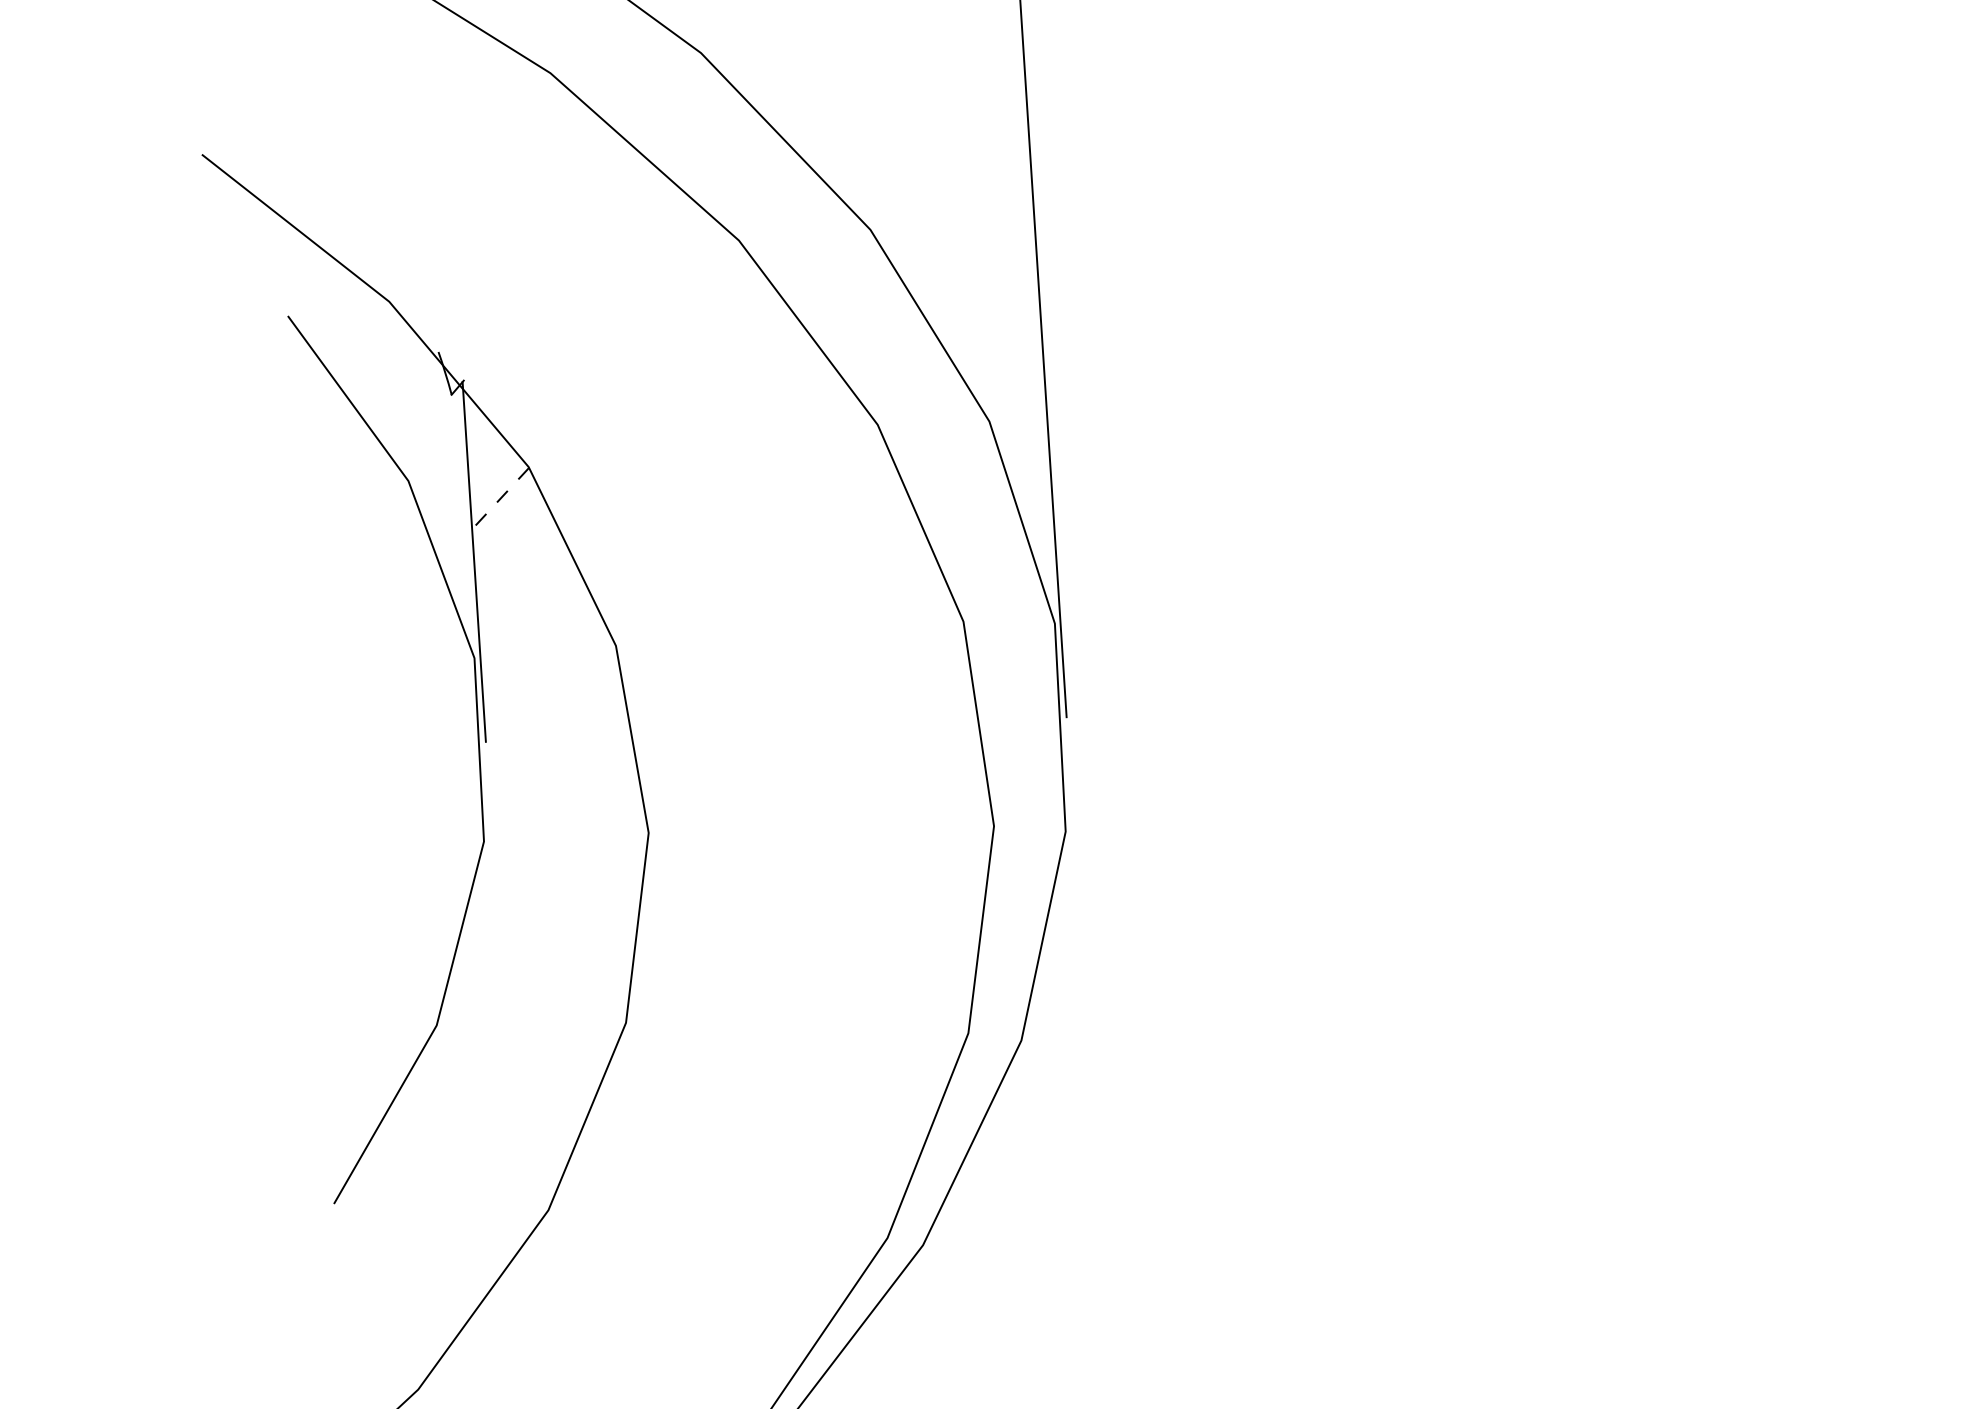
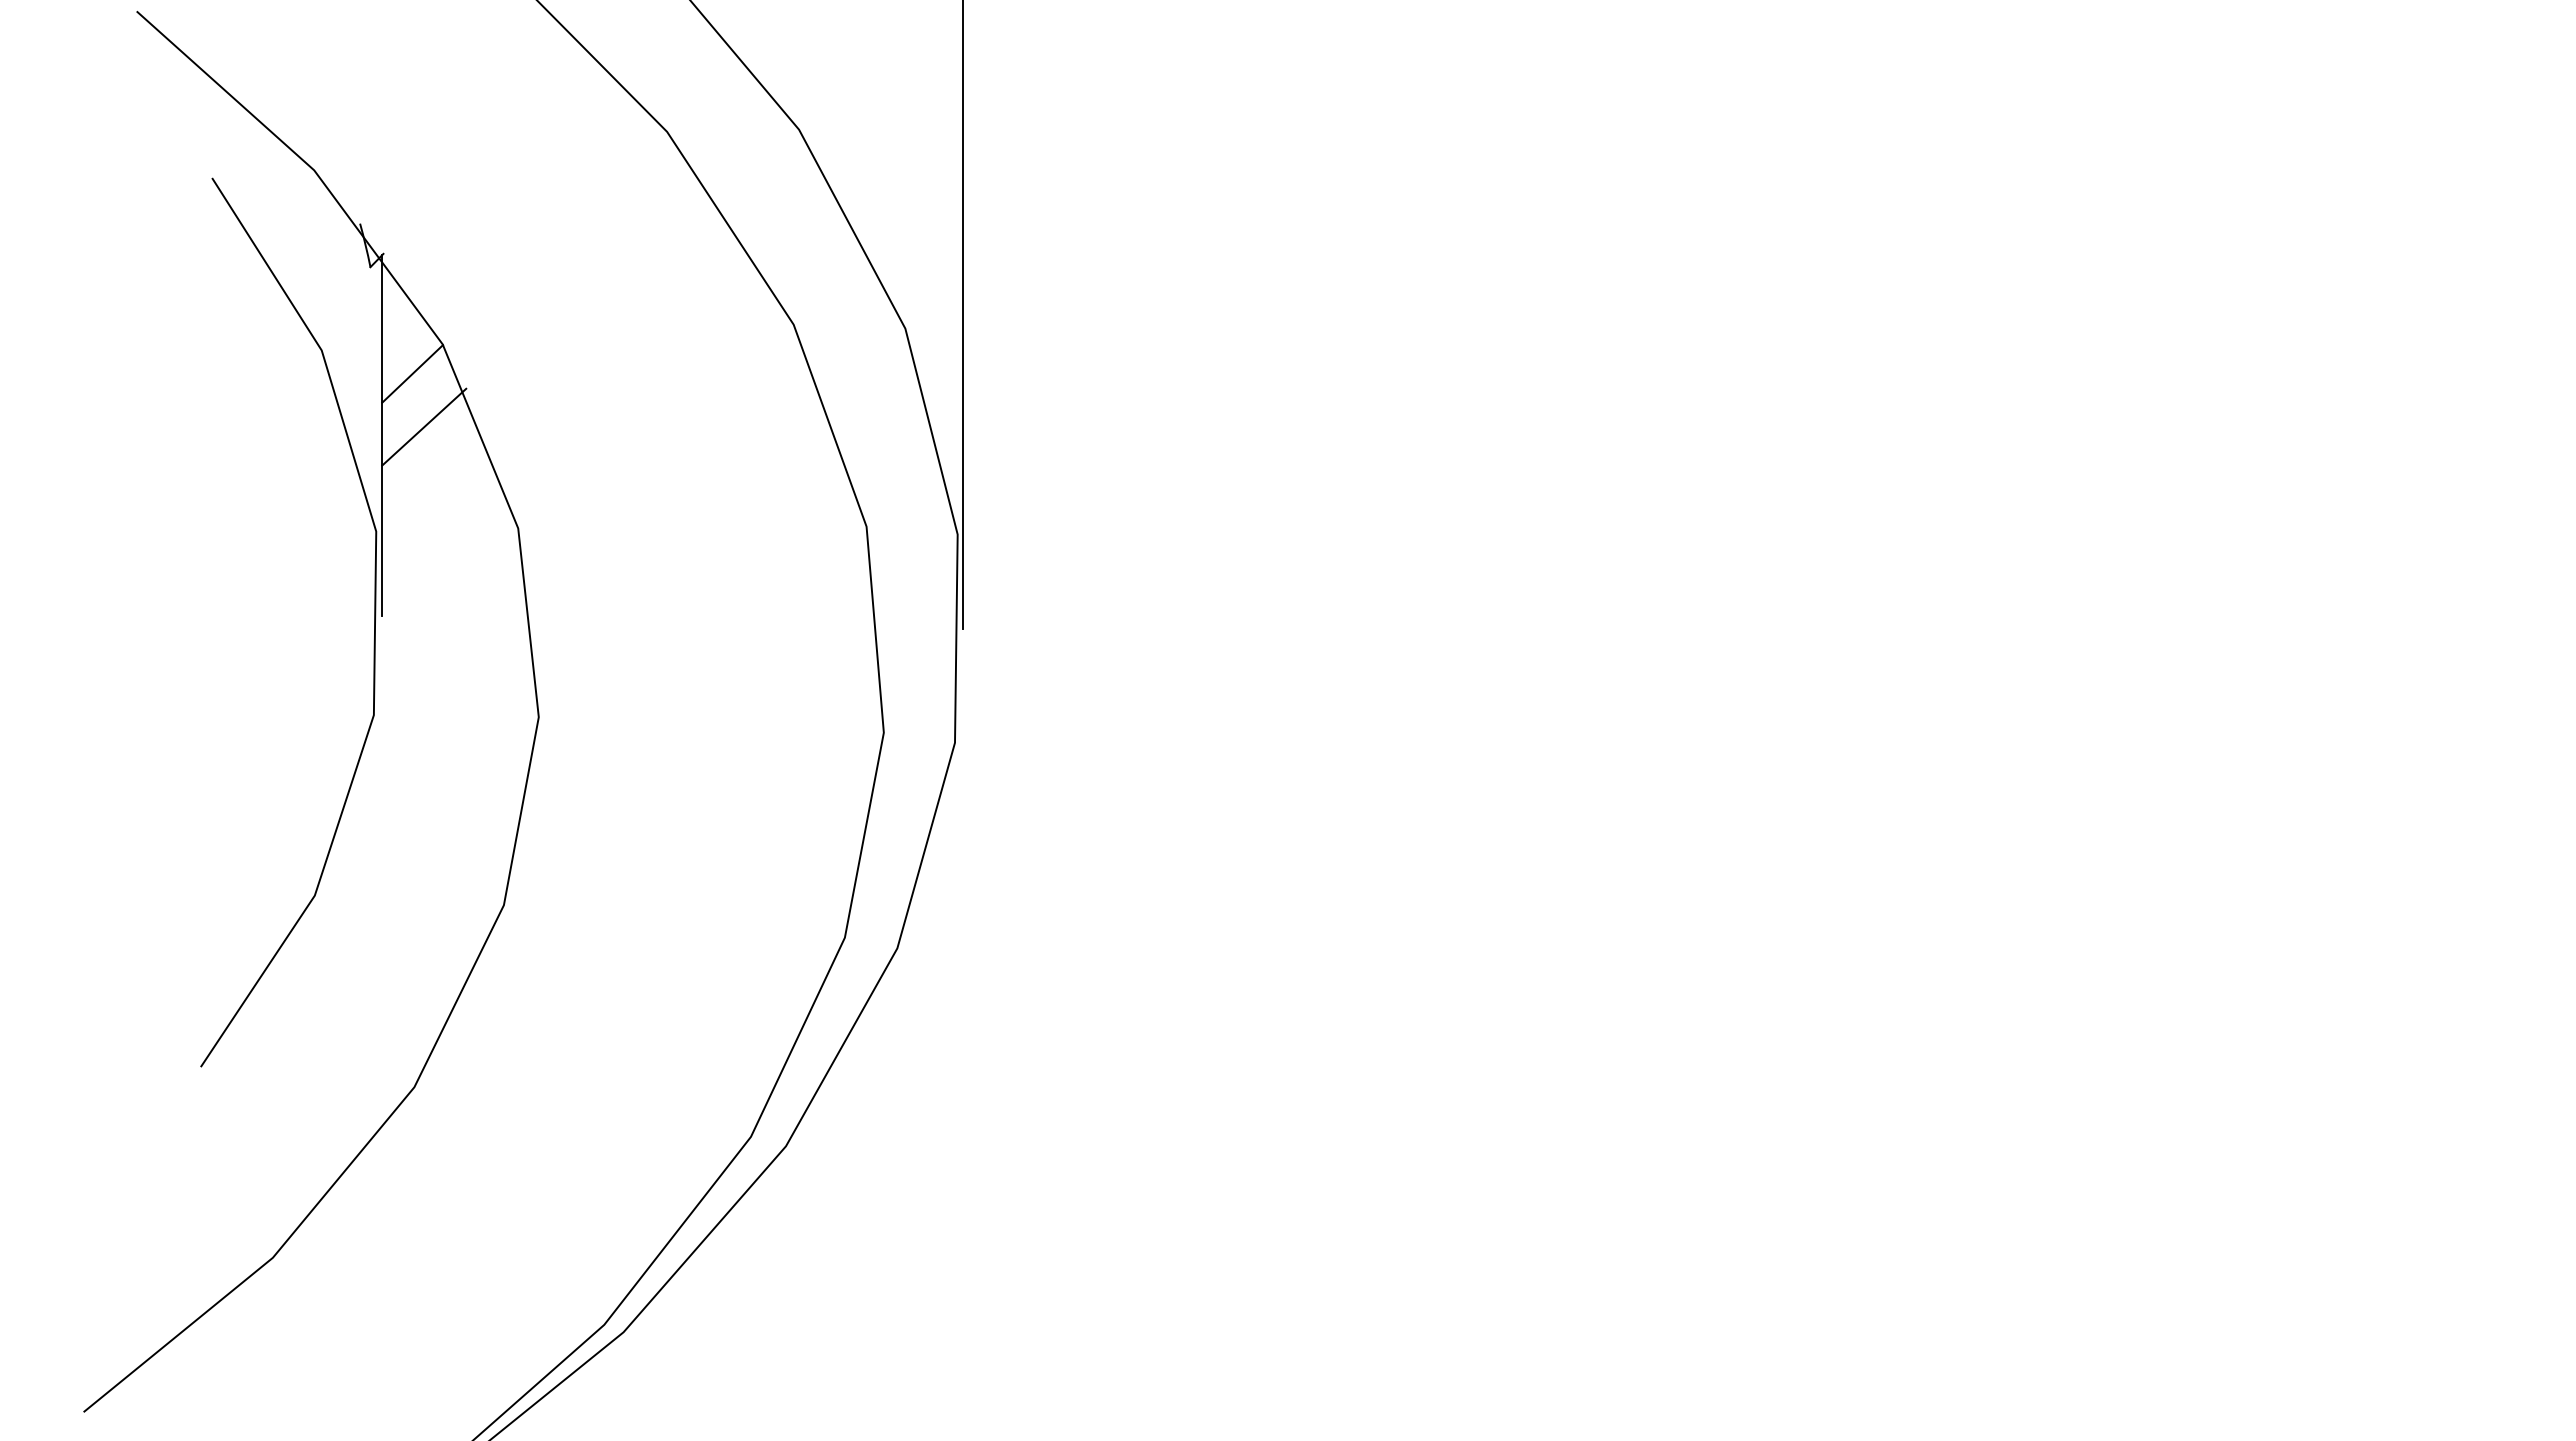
line: (500, 498) -> (412, 373), dashed -> solid
line: (515, 550) -> (424, 426), added

